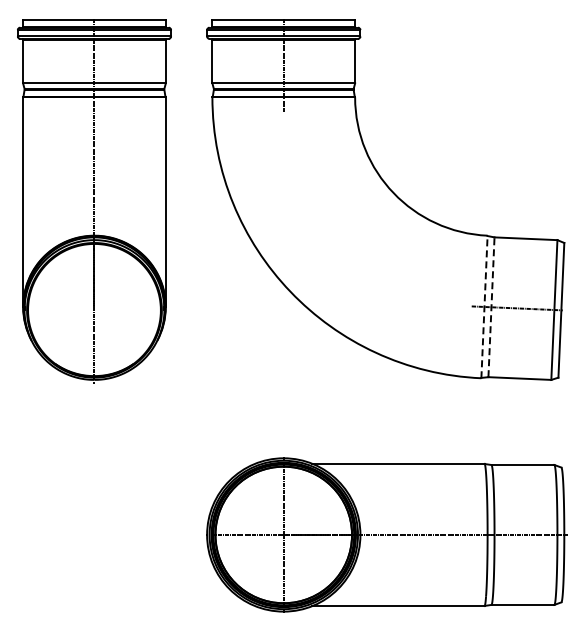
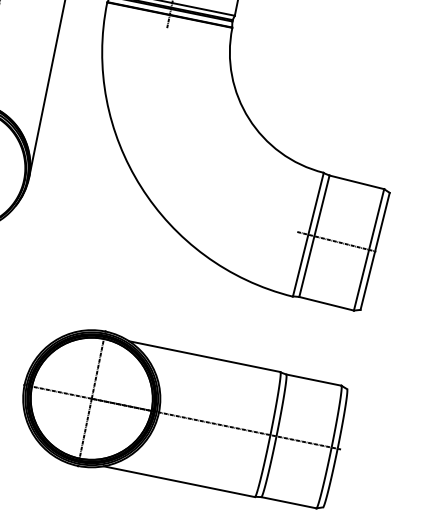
line: (484, 306) -> (308, 234), dashed -> solid
line: (491, 307) -> (314, 236), dashed -> solid

